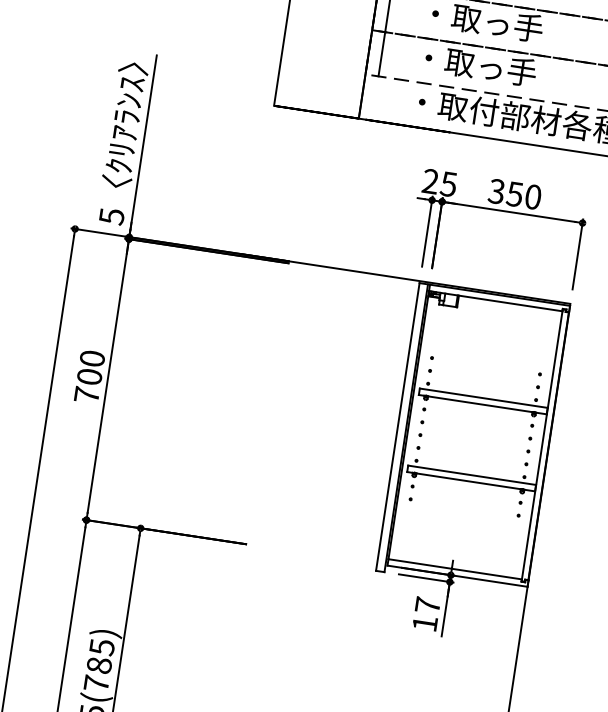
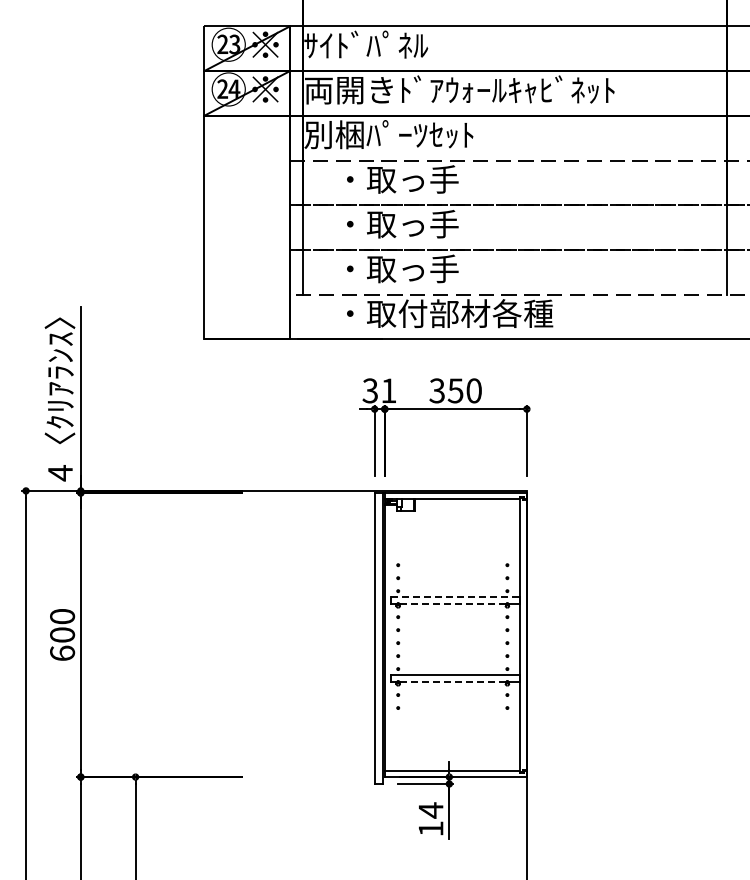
text: (439, 182) -> (379, 390), 25 -> 31
text: (111, 216) -> (60, 473), 5 -> 4
text: (87, 394) -> (62, 652), 700 -> 600
line: (483, 398) -> (455, 597), solid -> dashed
line: (479, 404) -> (452, 603), solid -> dashed
line: (468, 481) -> (452, 681), solid -> dashed
text: (427, 605) -> (430, 810), 17 -> 14

